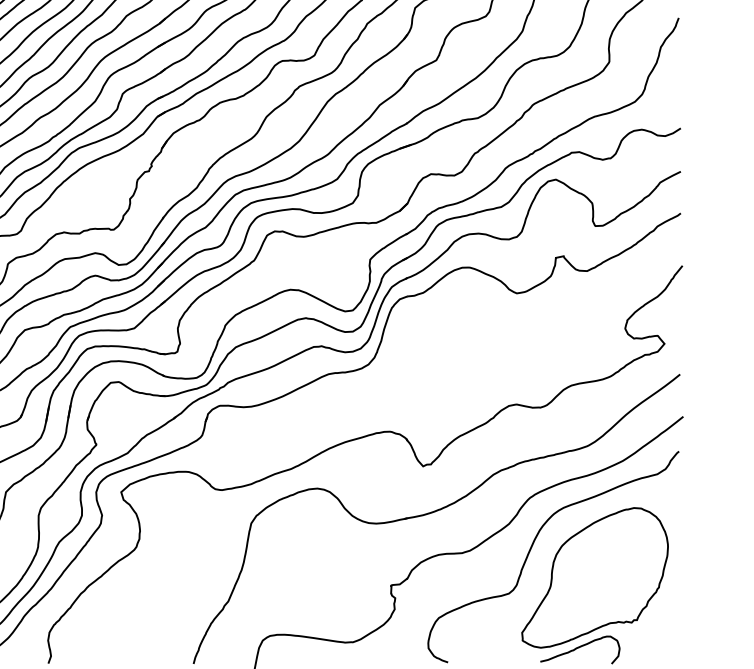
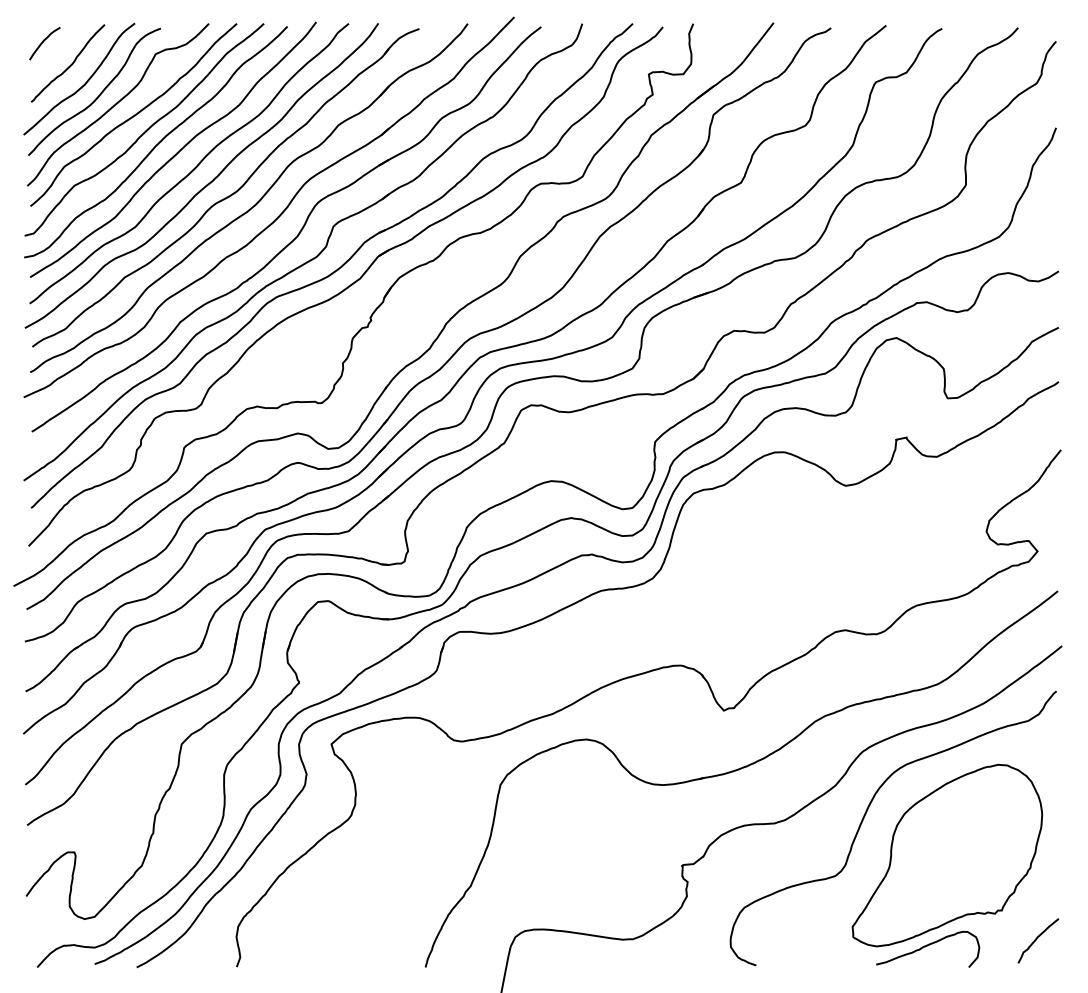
curve: (664, 642) -> (1037, 939), added

